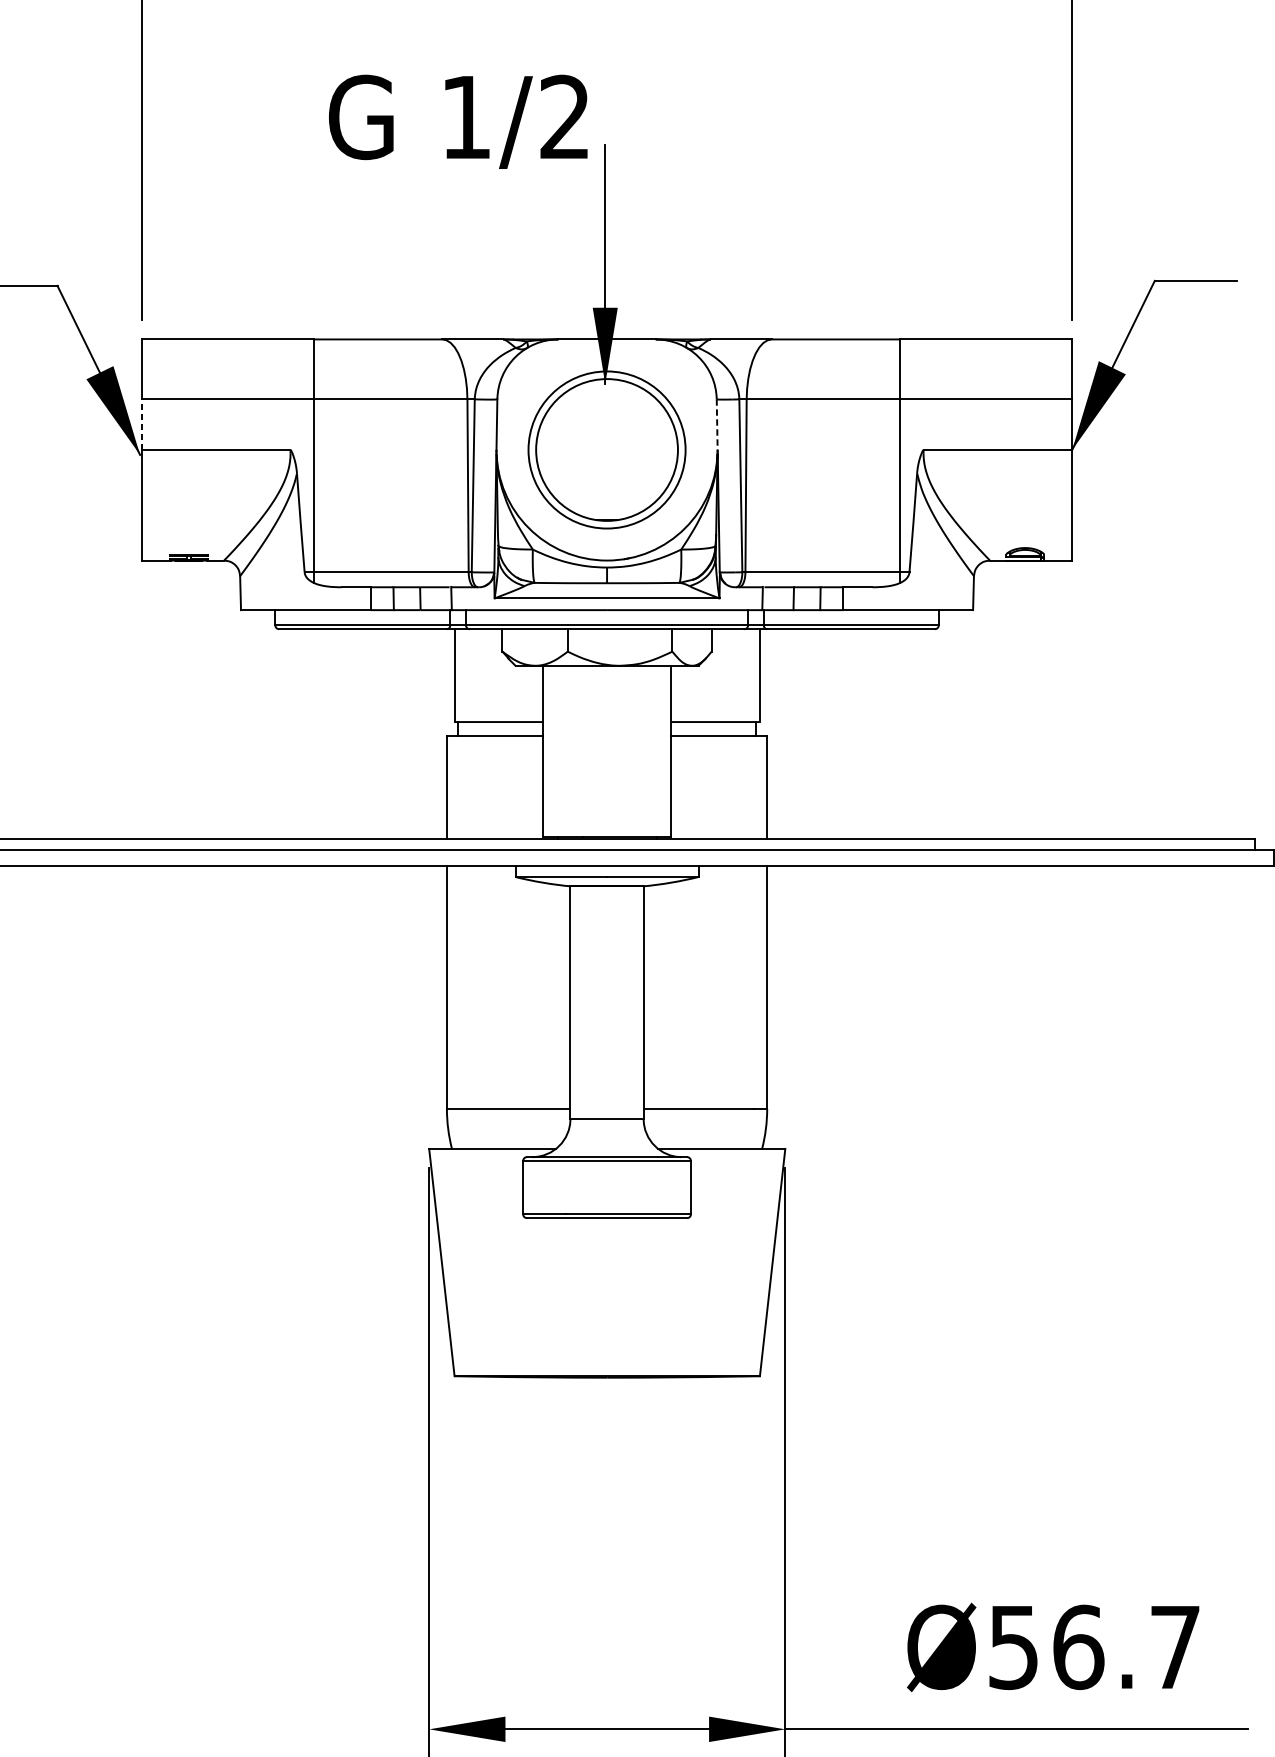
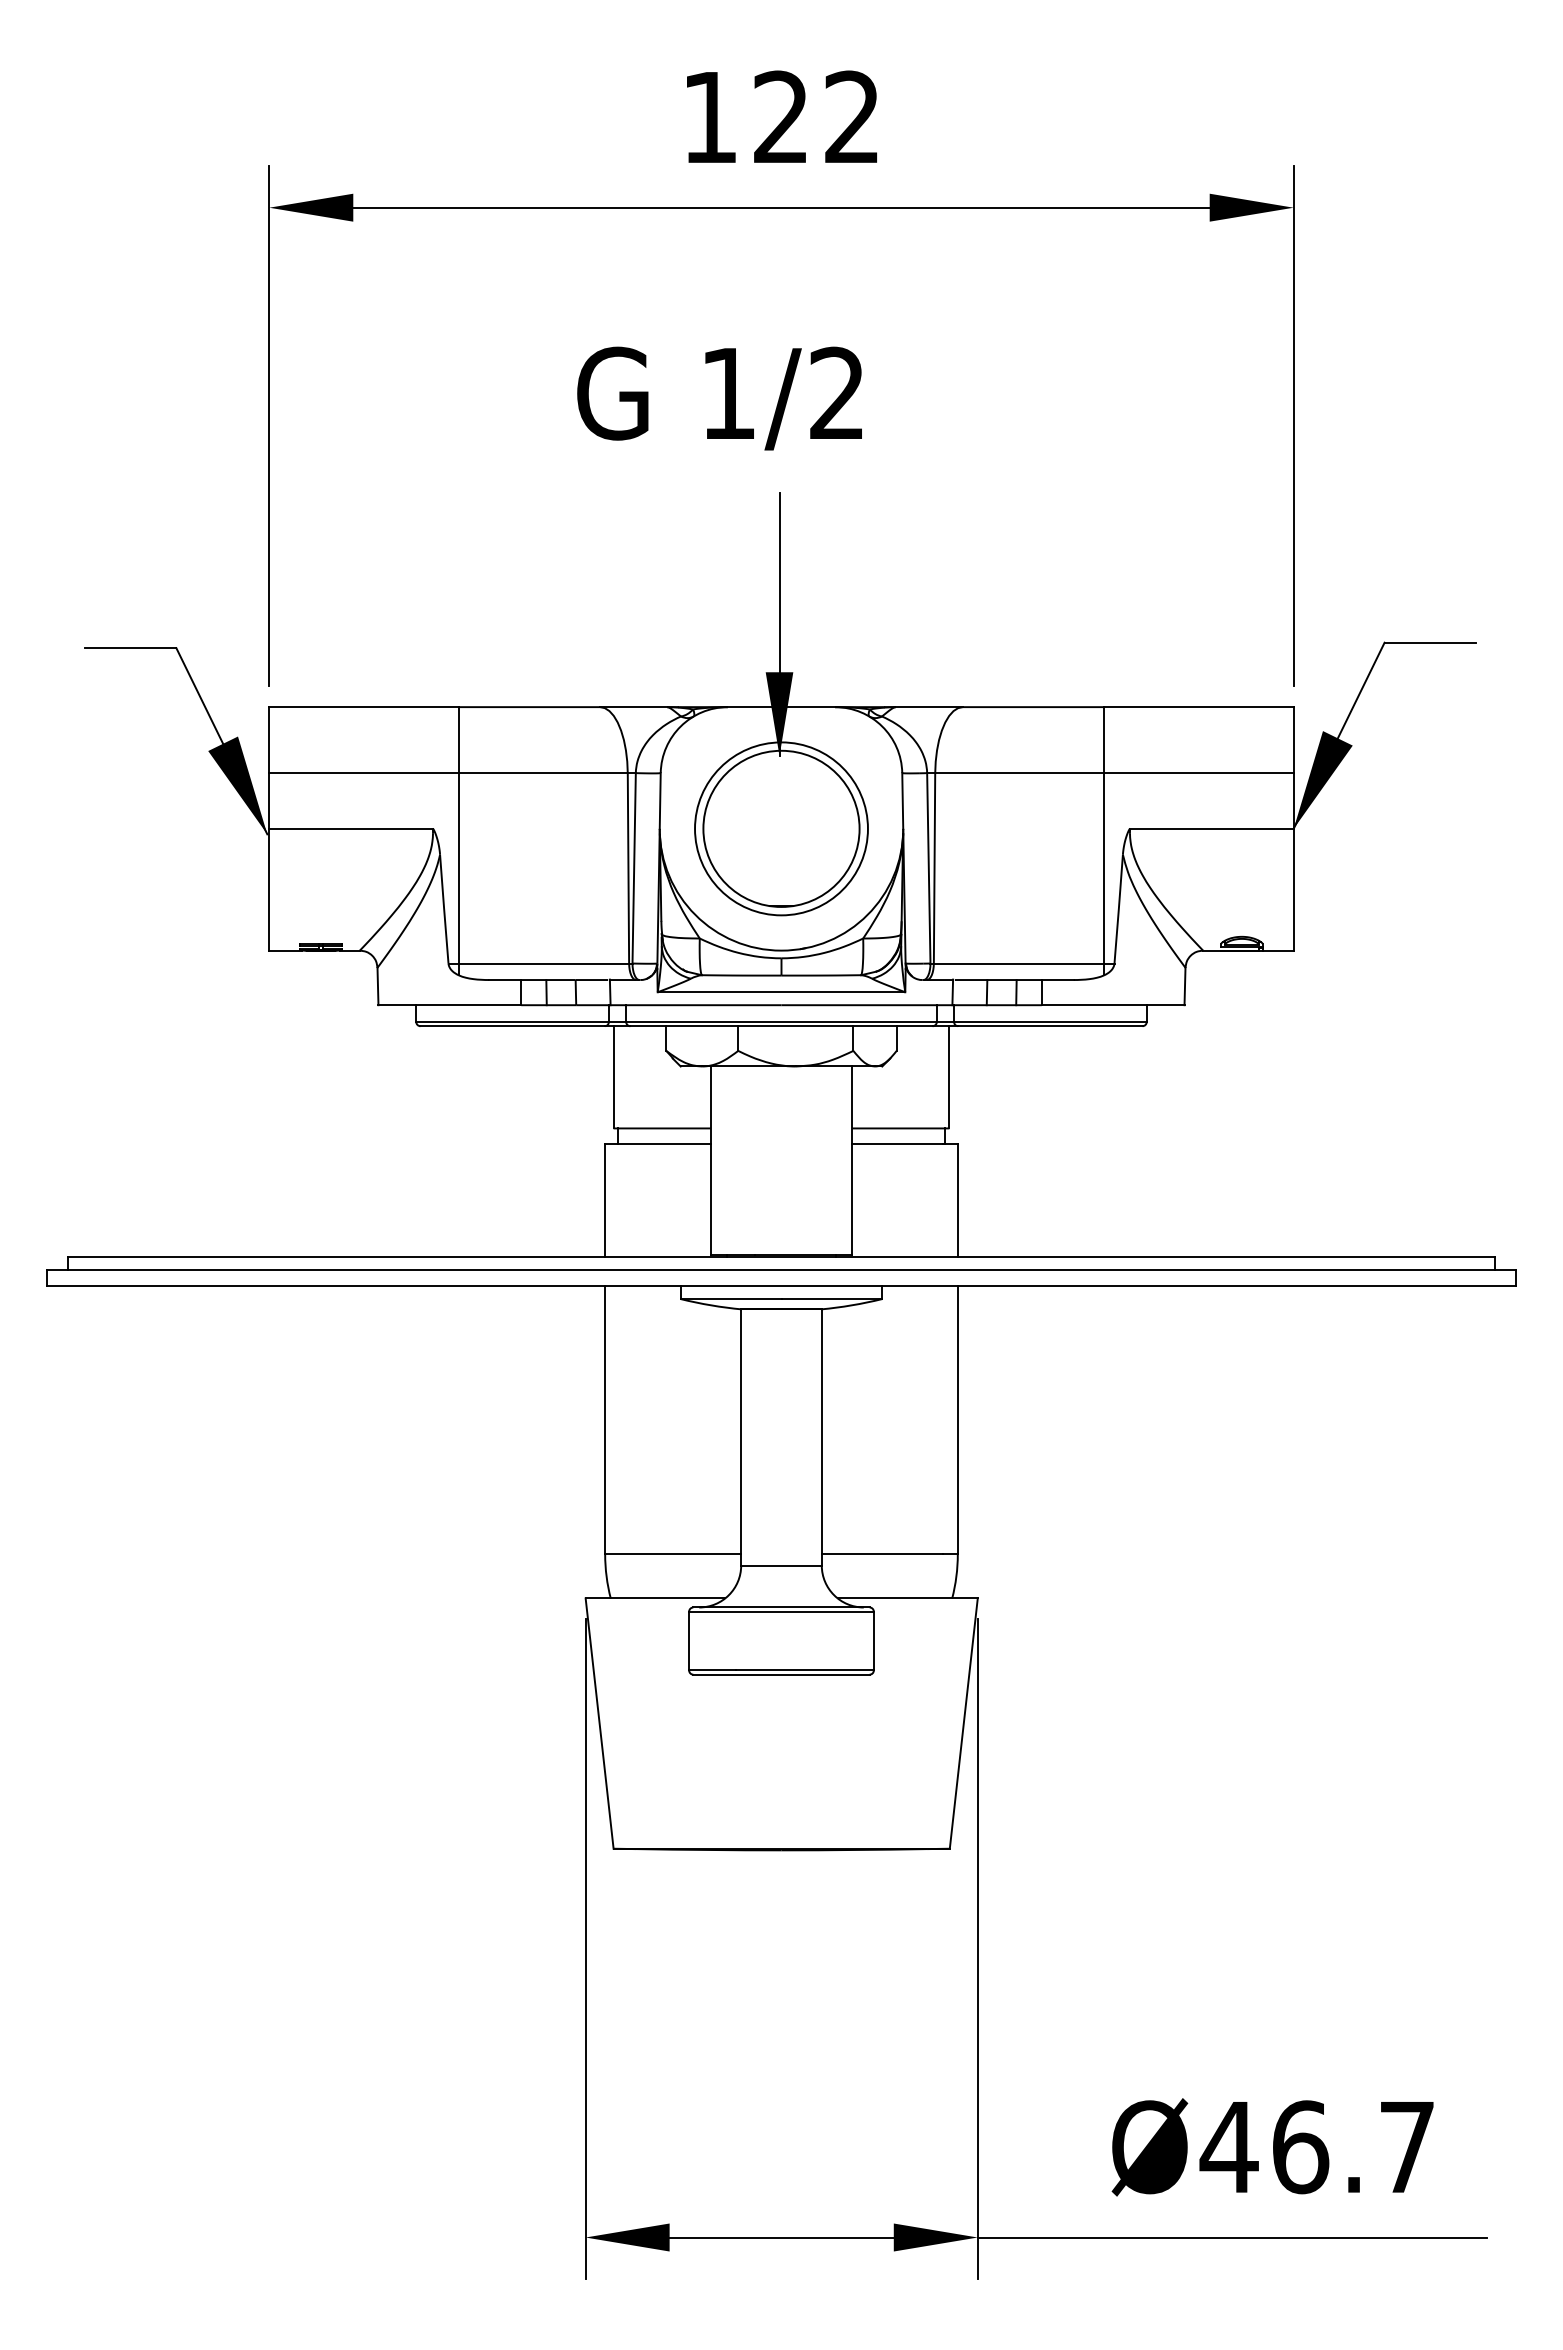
text: (458, 121) -> (719, 398), moved
line: (142, 425) -> (269, 801), dashed -> solid
line: (716, 425) -> (902, 801), dashed -> solid
text: (1013, 1648) -> (1228, 2148), Ø56.7 -> Ø46.7

